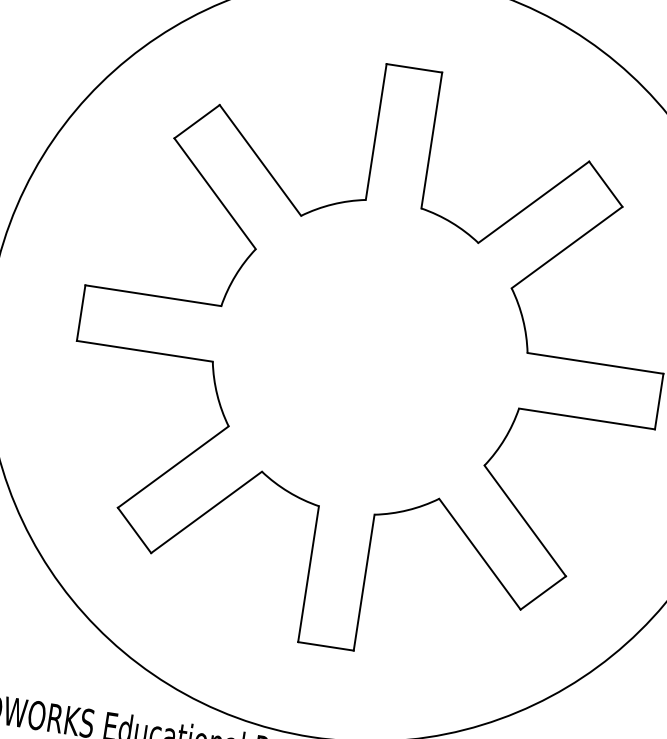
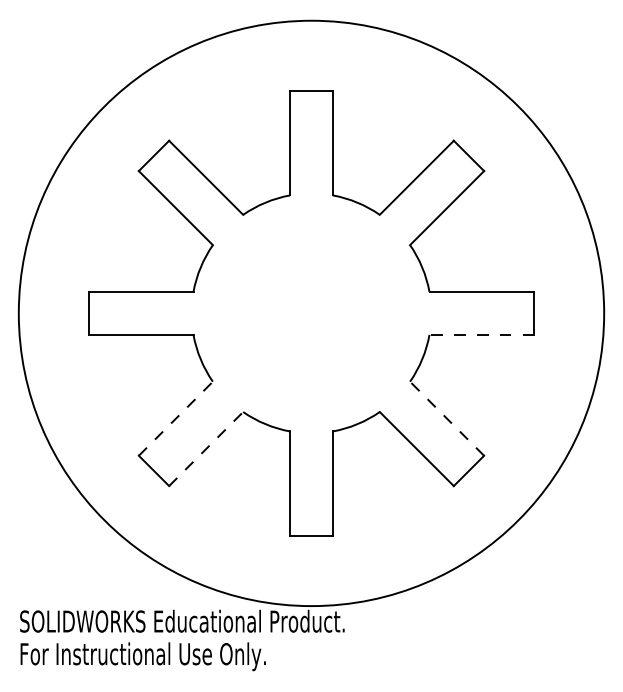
line: (586, 418) -> (481, 334), solid -> dashed
line: (174, 466) -> (176, 418), solid -> dashed
line: (207, 511) -> (206, 448), solid -> dashed
line: (524, 520) -> (446, 418), solid -> dashed

